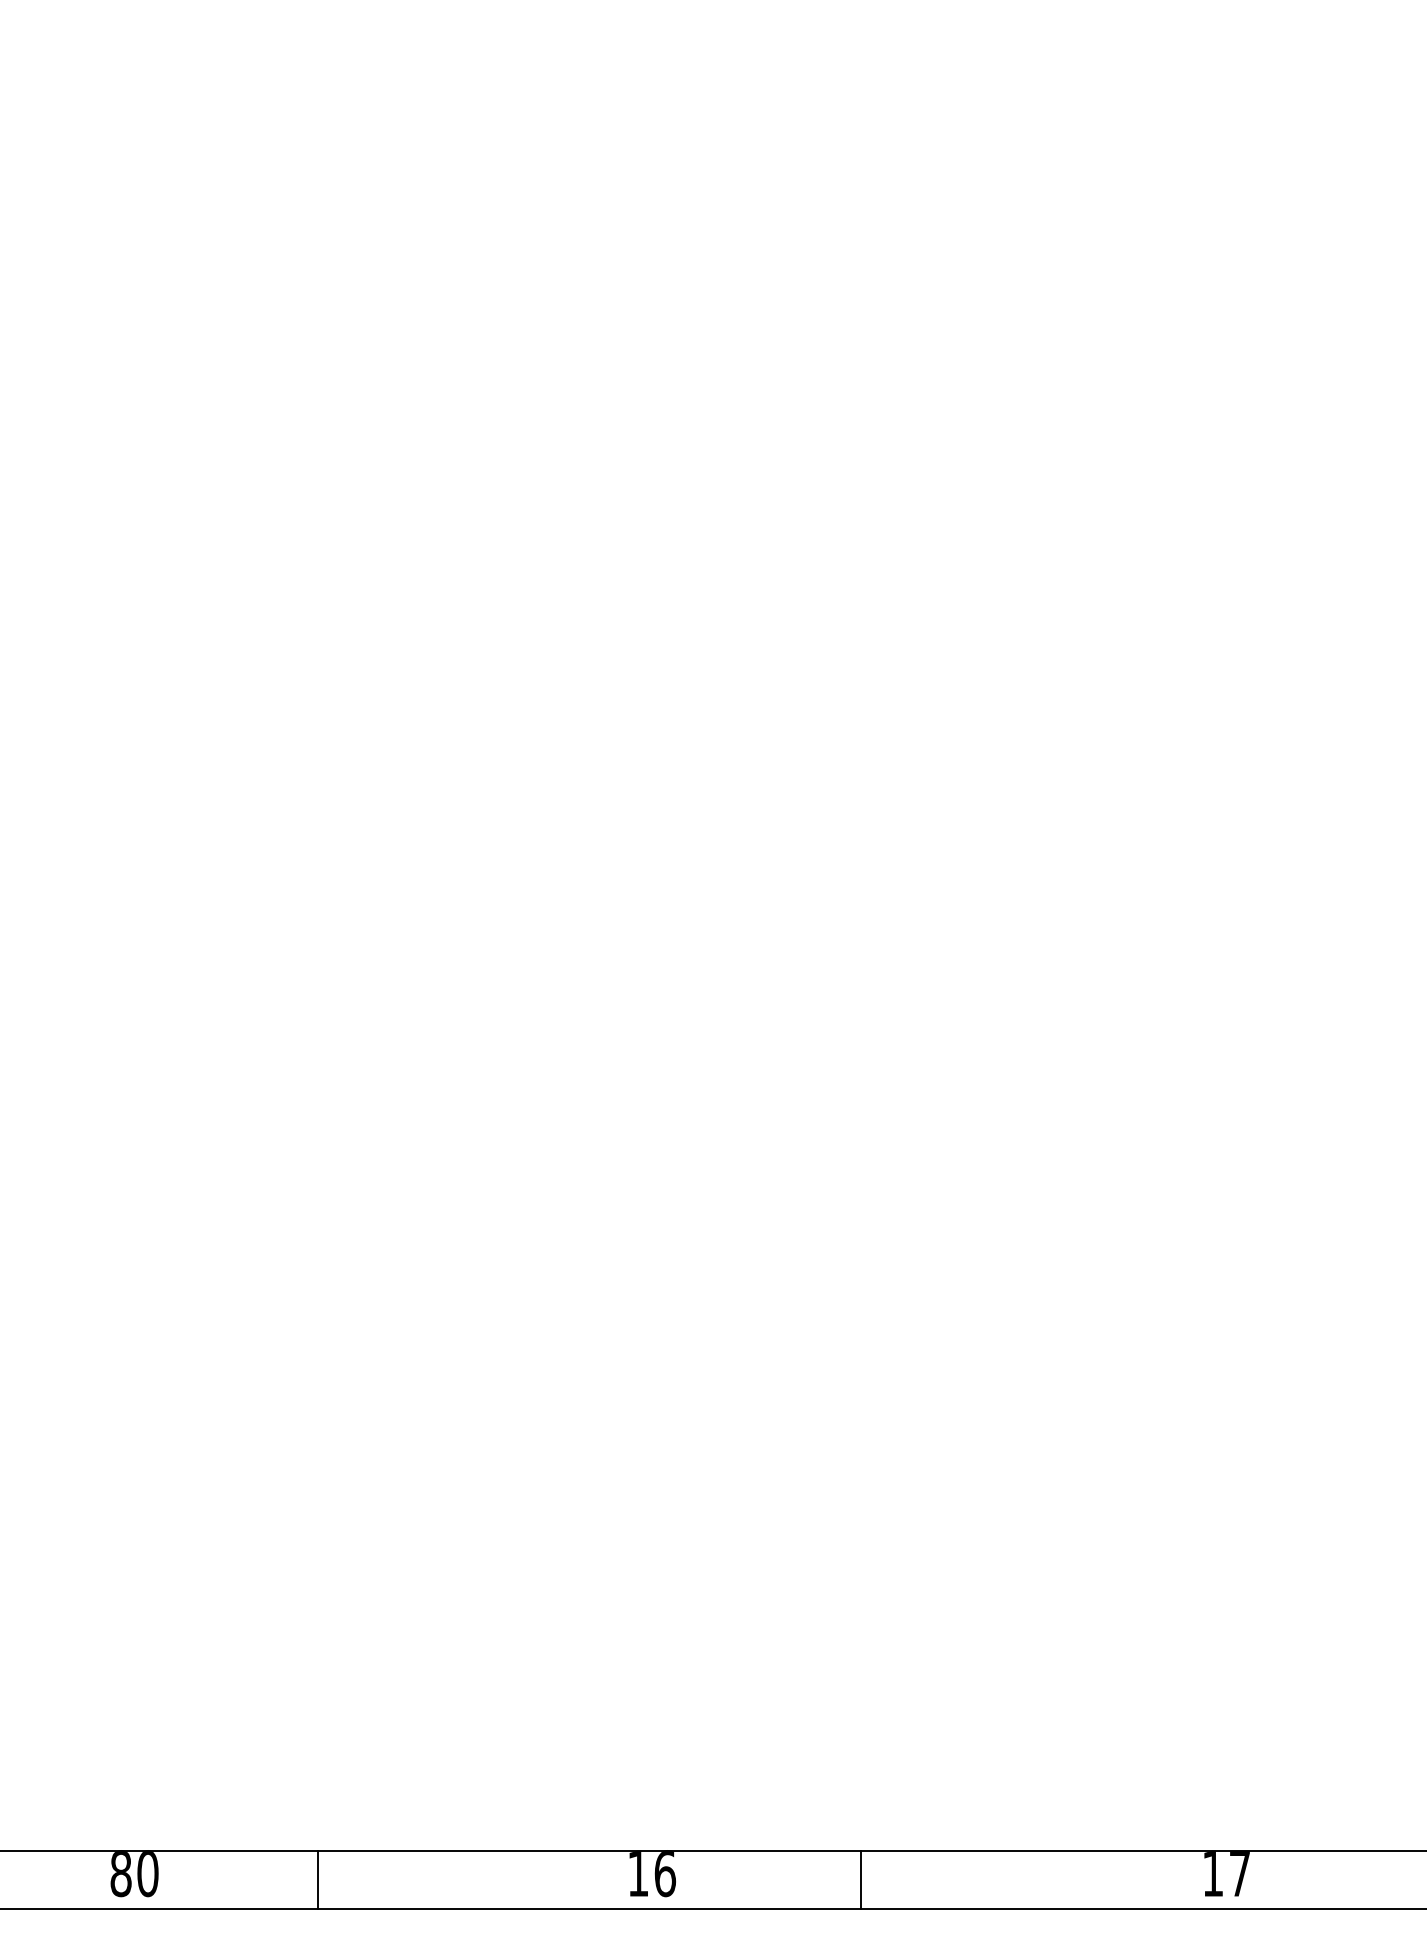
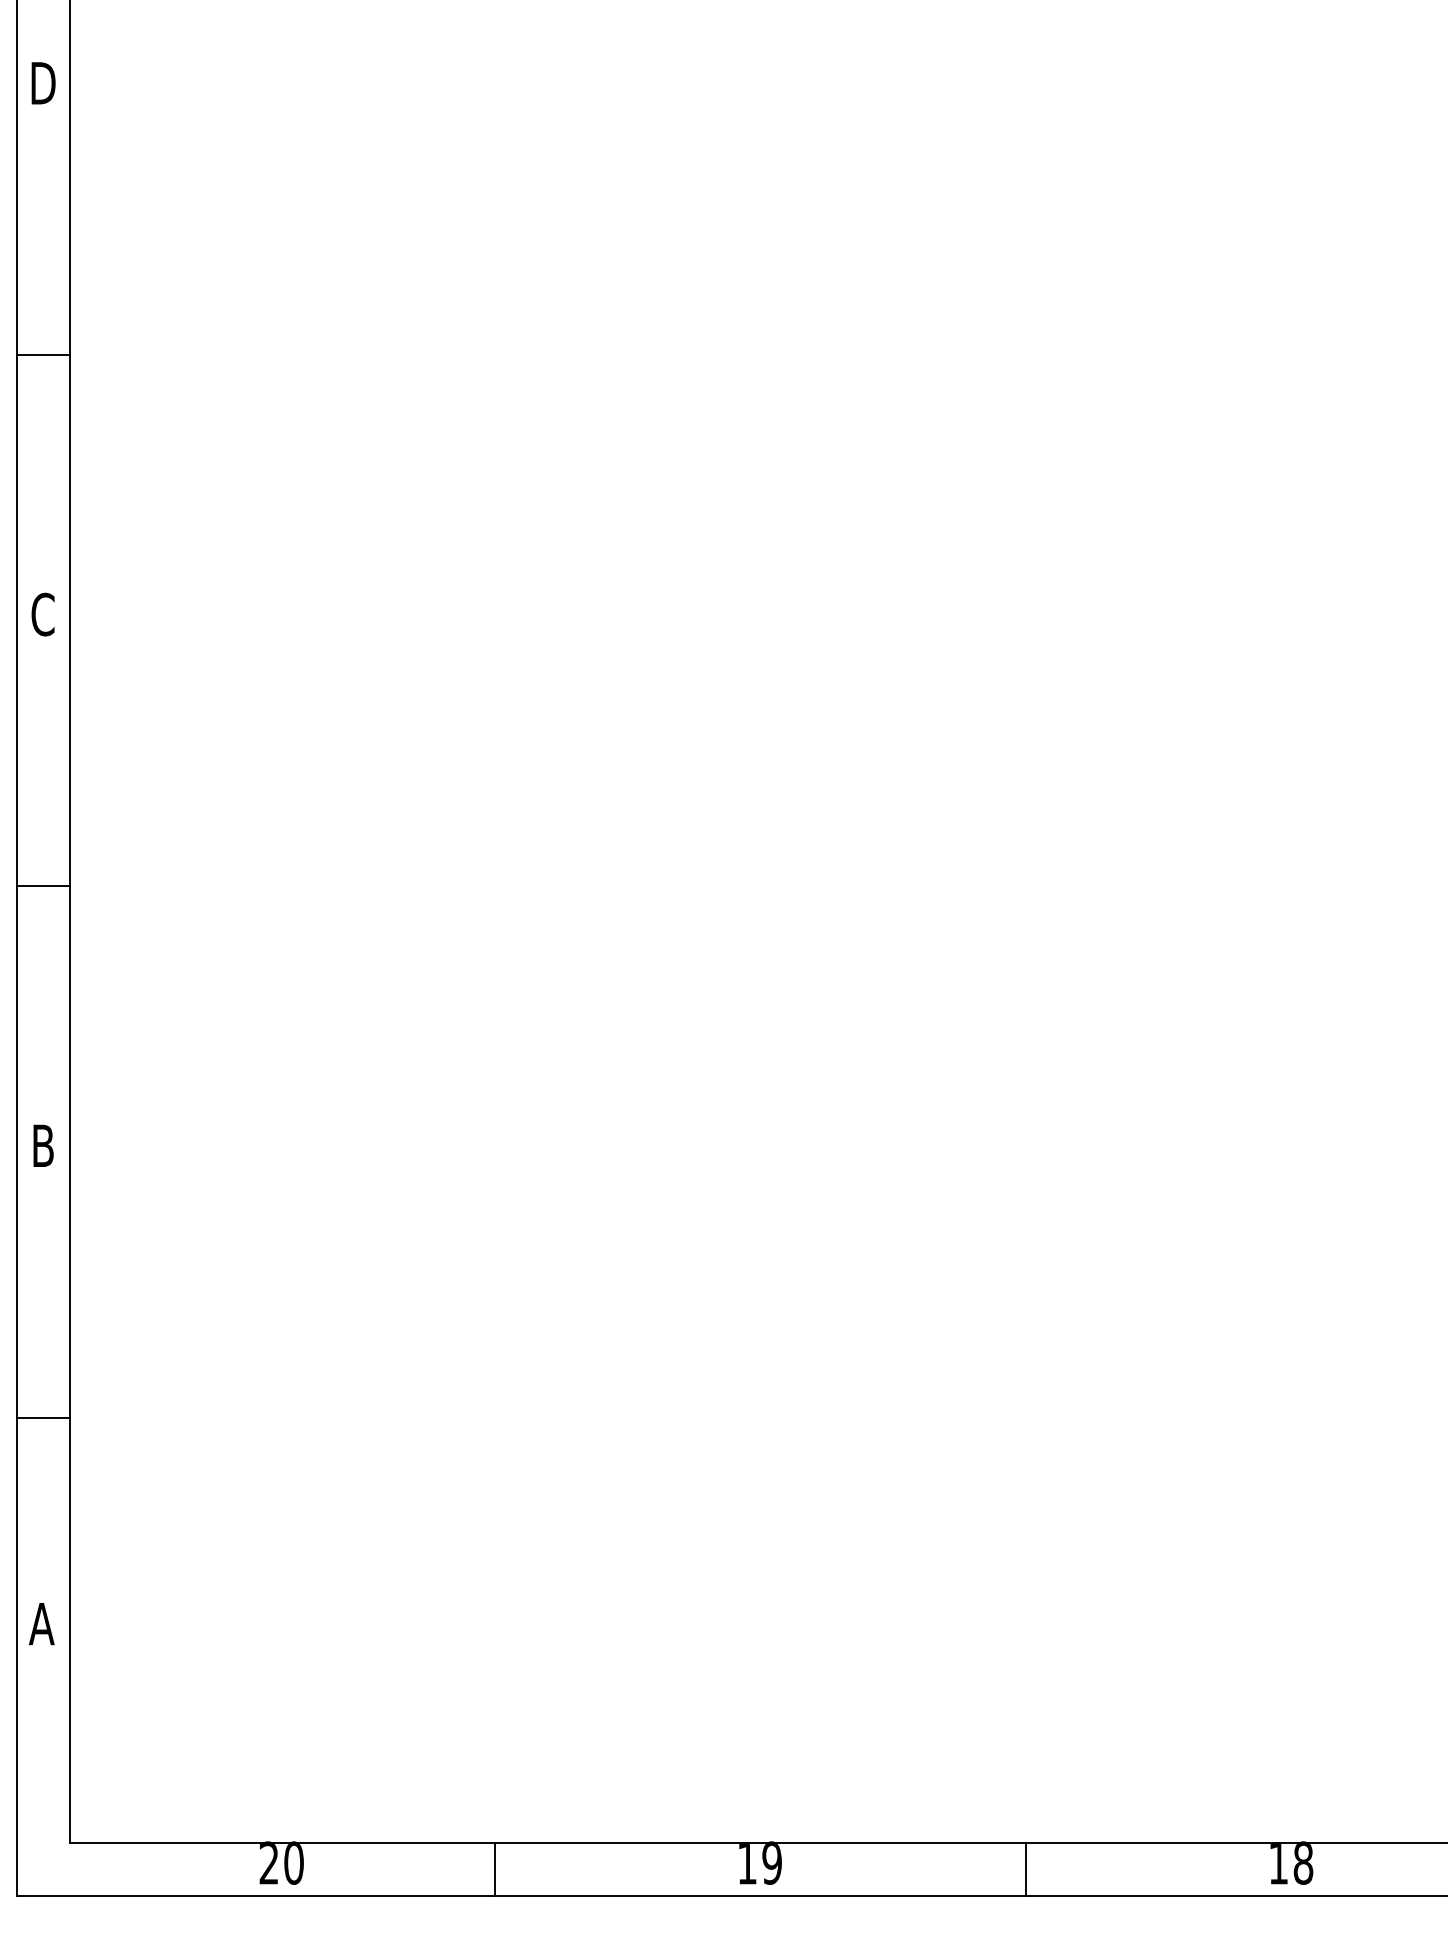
text: (120, 1872) -> (268, 1862), 80 -> 20
text: (665, 1872) -> (772, 1862), 16 -> 19
text: (1240, 1872) -> (1303, 1862), 17 -> 18
line: (318, 1879) -> (495, 1868), moved
line: (861, 1879) -> (1026, 1868), moved

